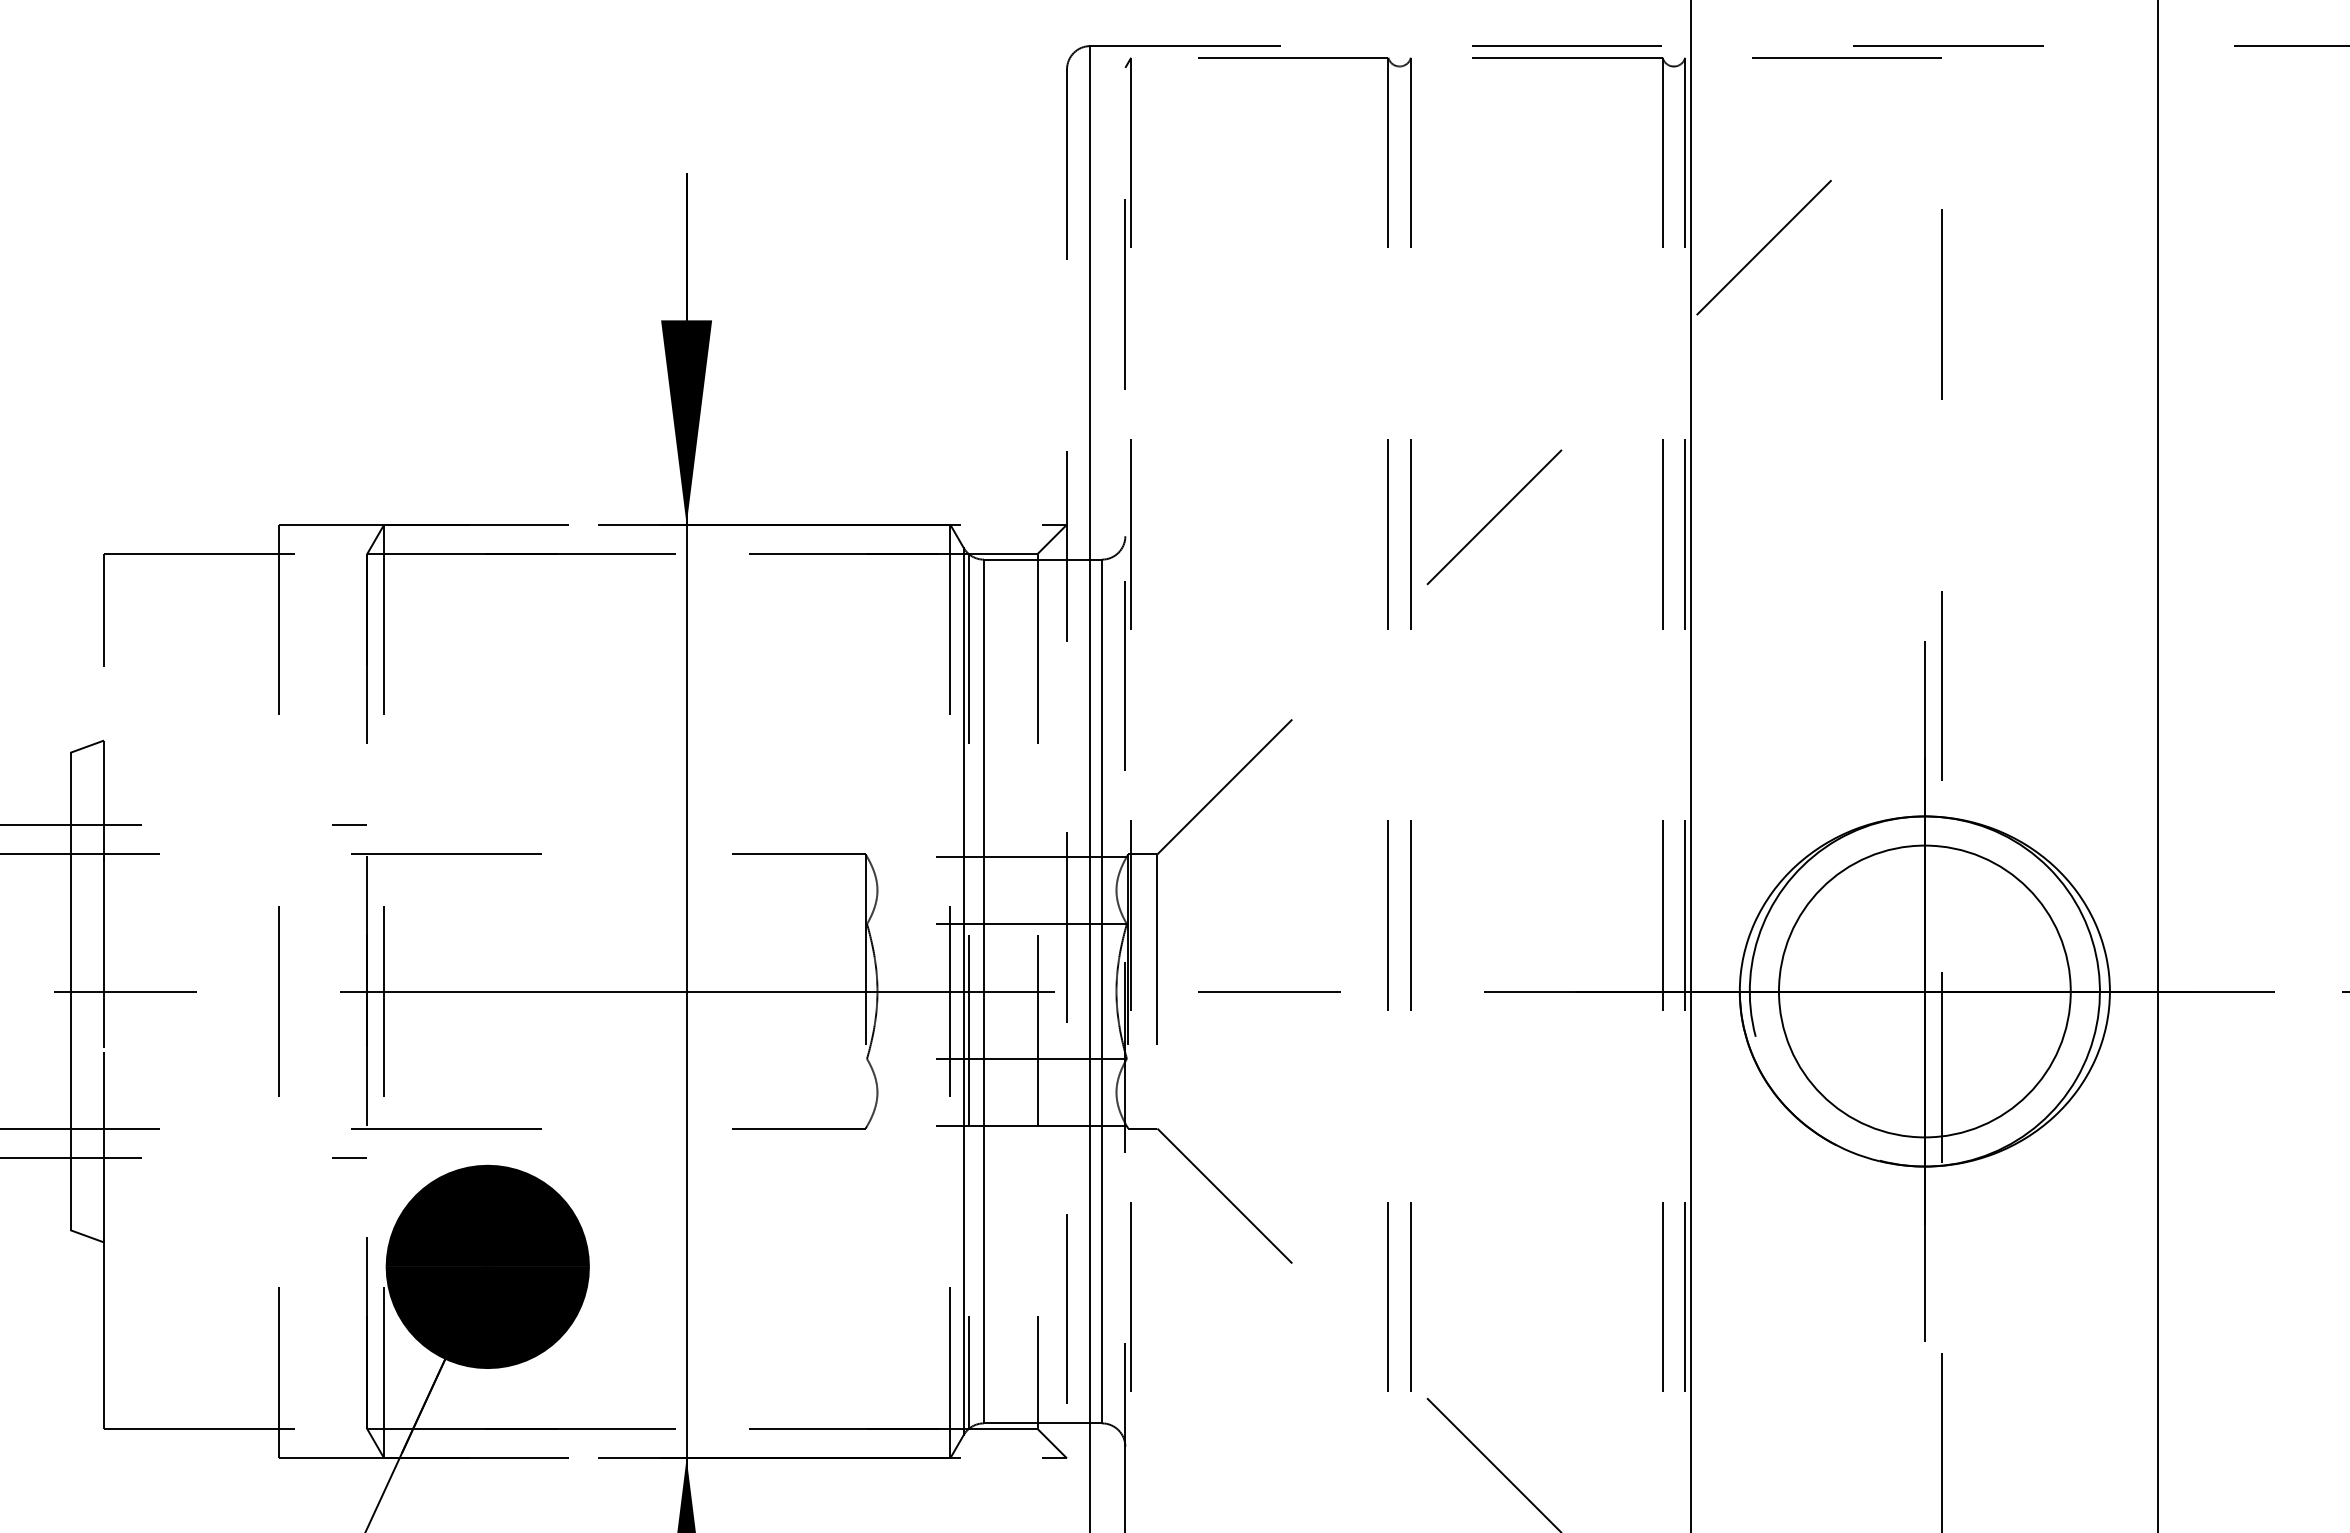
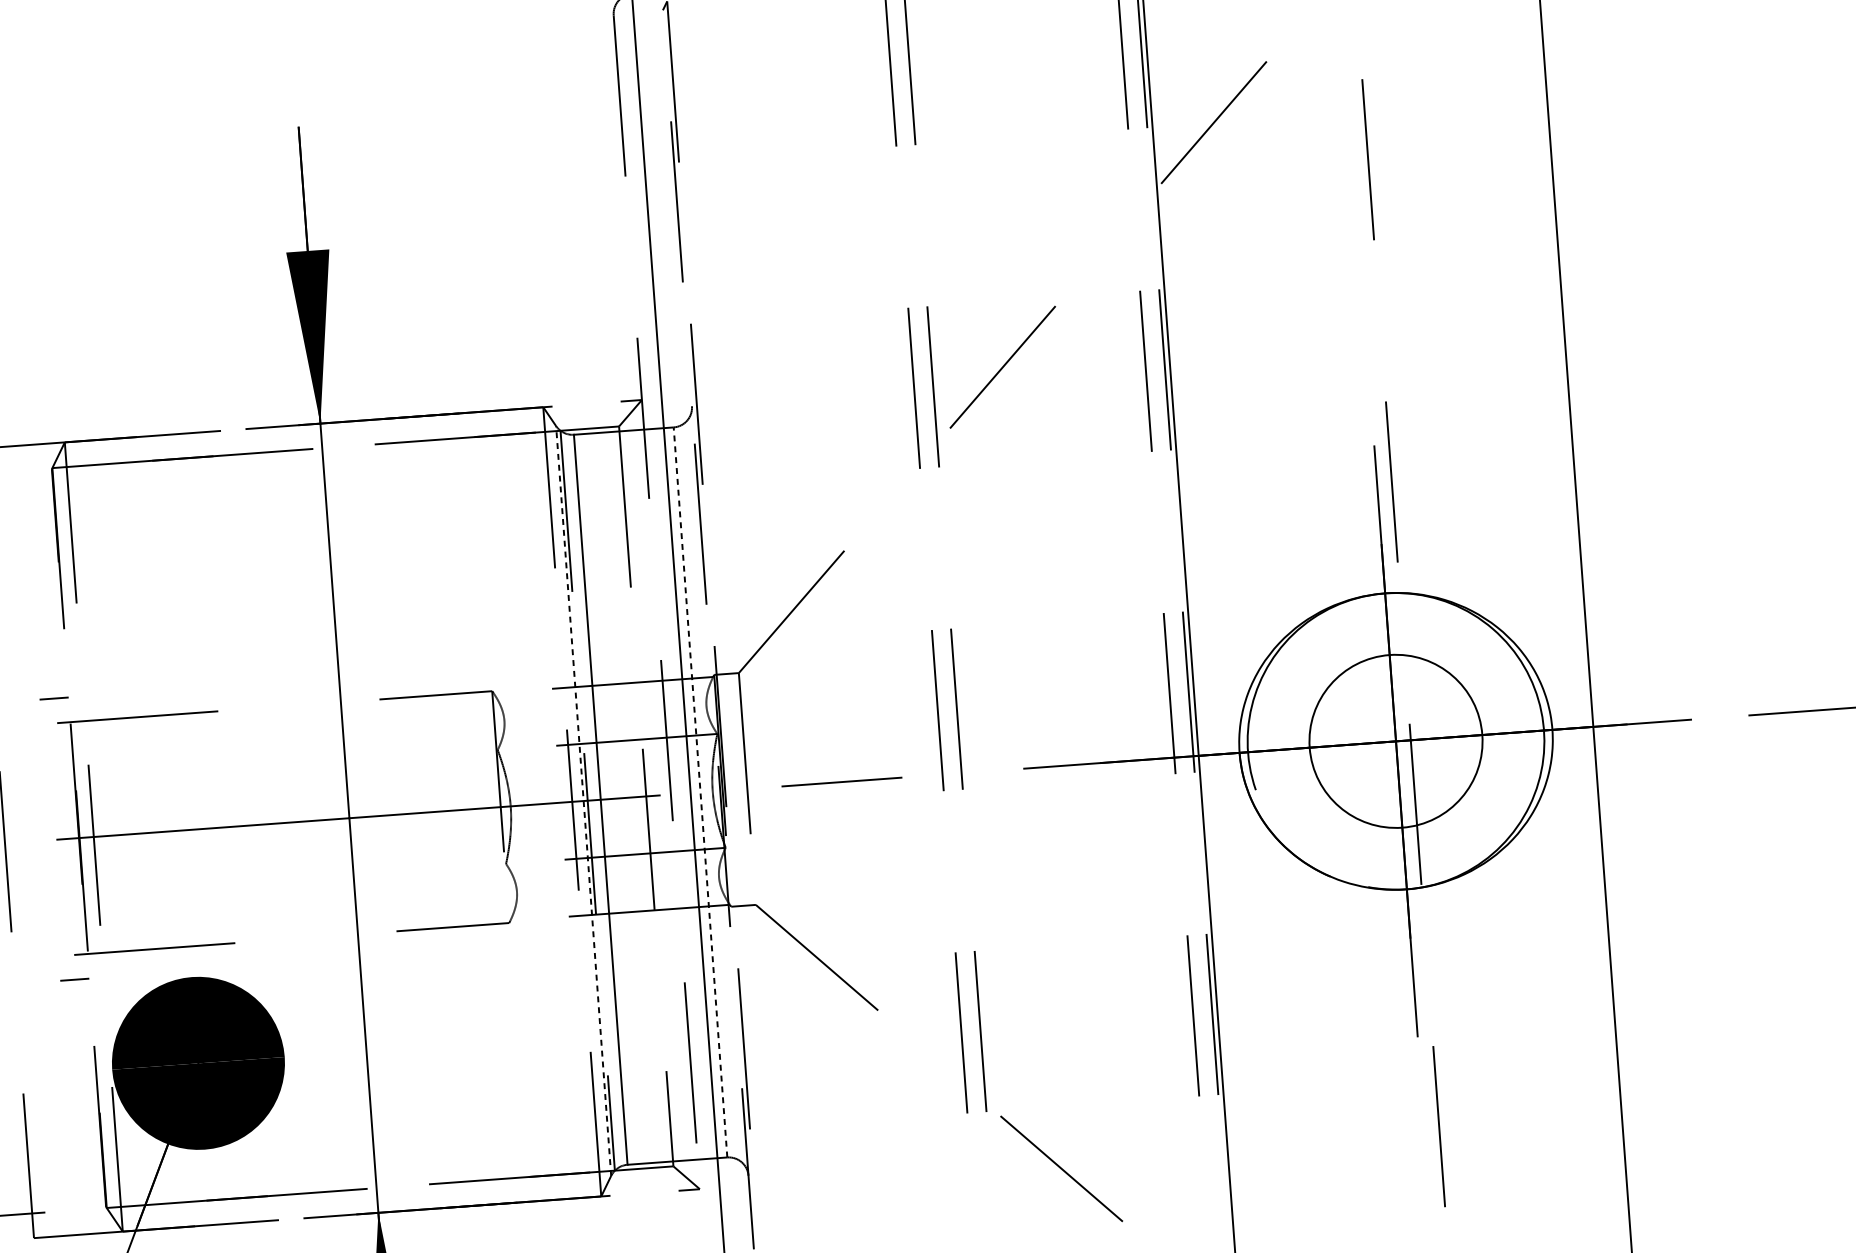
line: (963, 991) -> (583, 801), solid -> dashed
line: (1102, 991) -> (700, 792), solid -> dashed
circle: (1924, 991) -> (1395, 741), size x0.7

